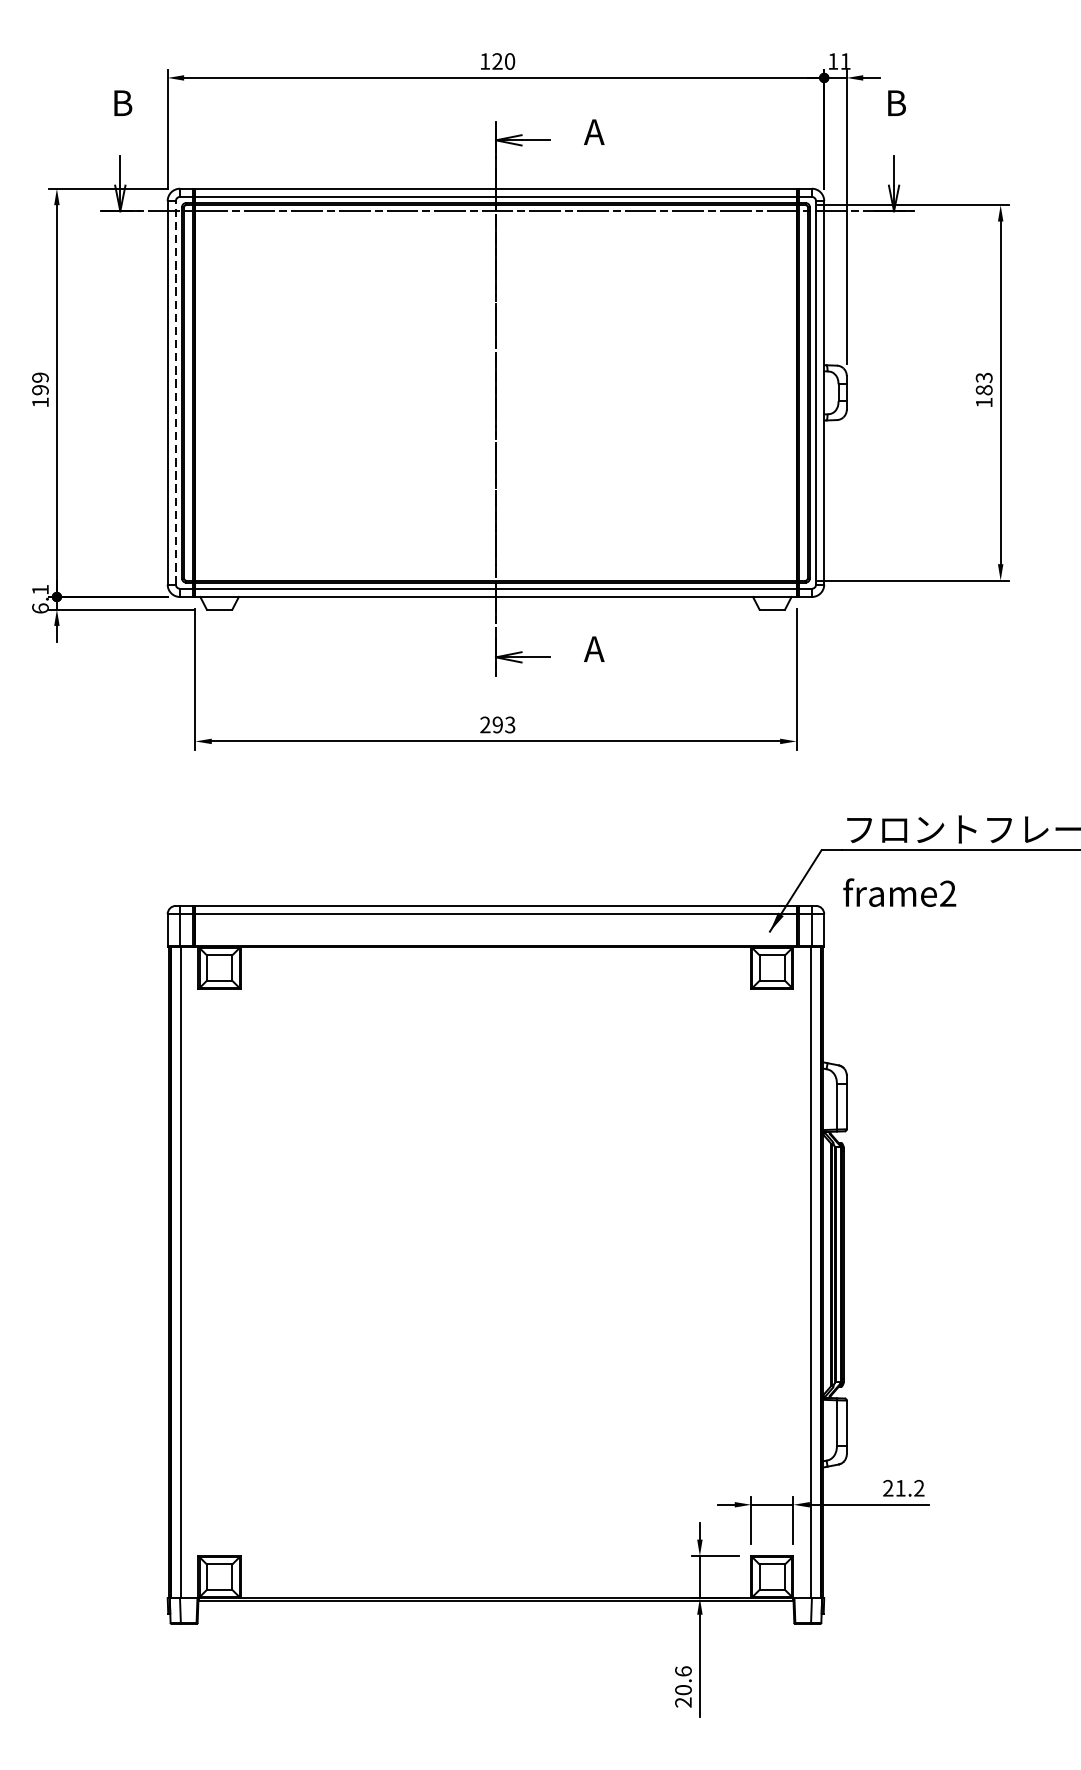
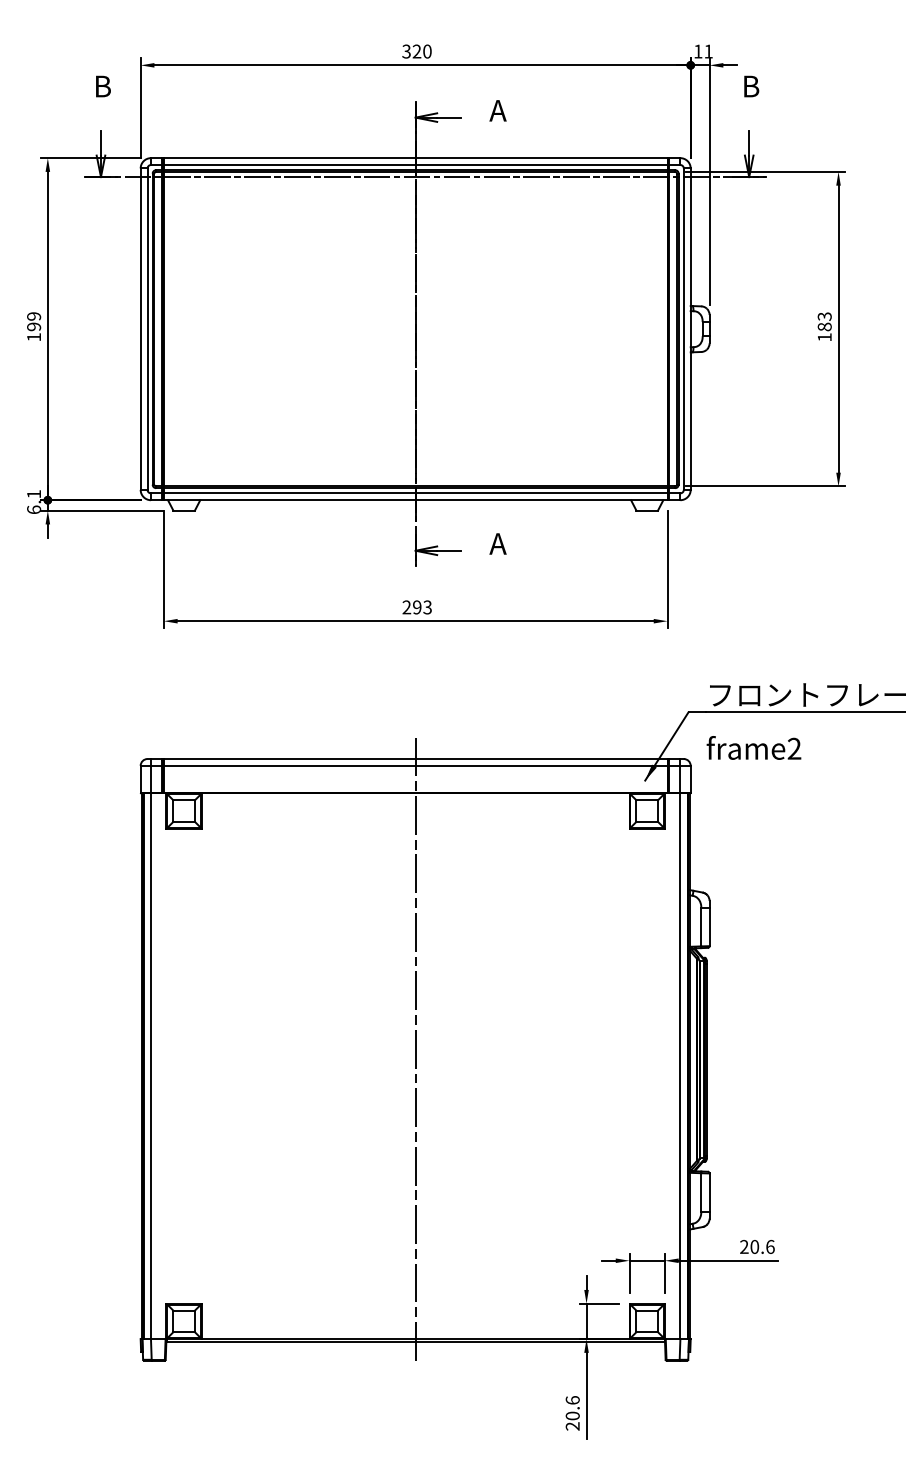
text: (484, 61) -> (406, 51), 120 -> 320
line: (175, 393) -> (147, 329), dashed -> solid
line: (495, 1253) -> (415, 1050), added
text: (909, 1487) -> (762, 1246), 21.2 -> 20.6

